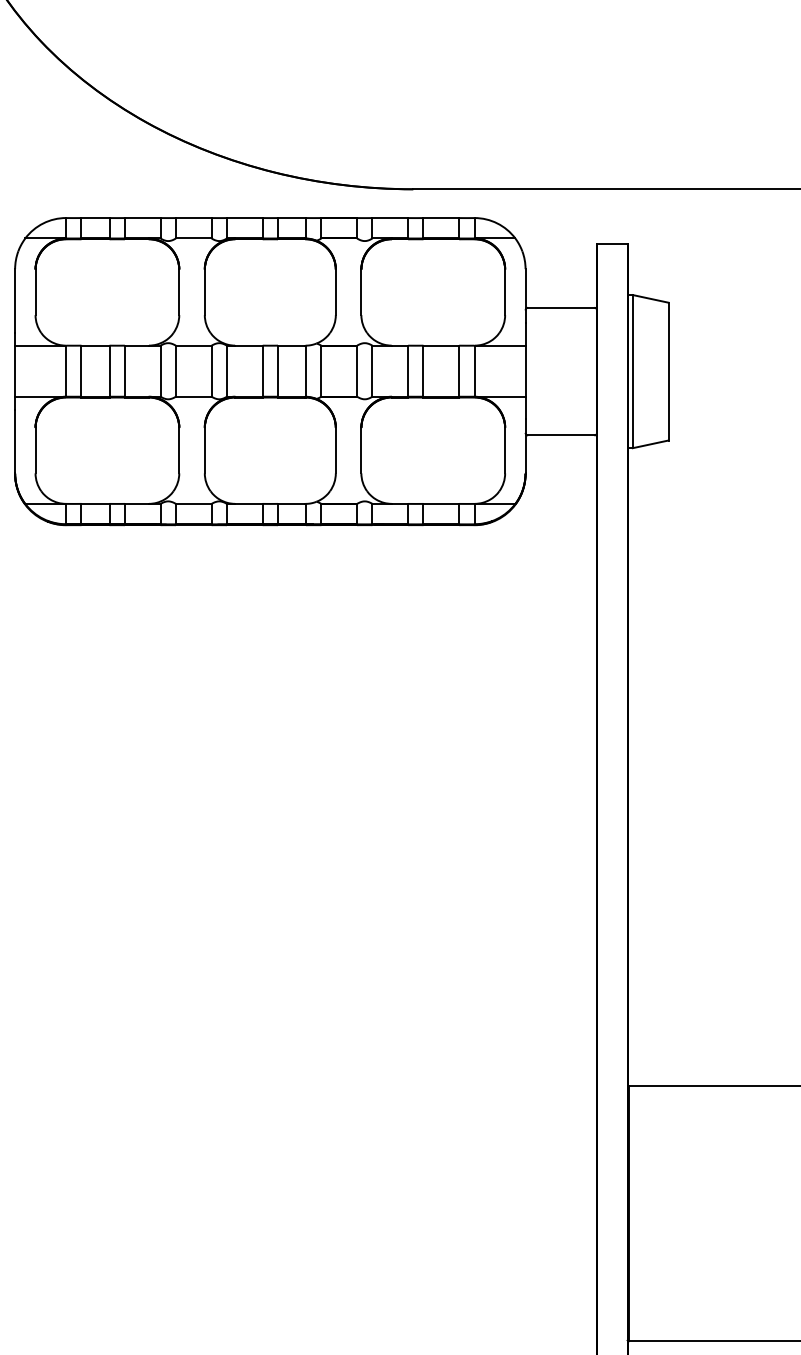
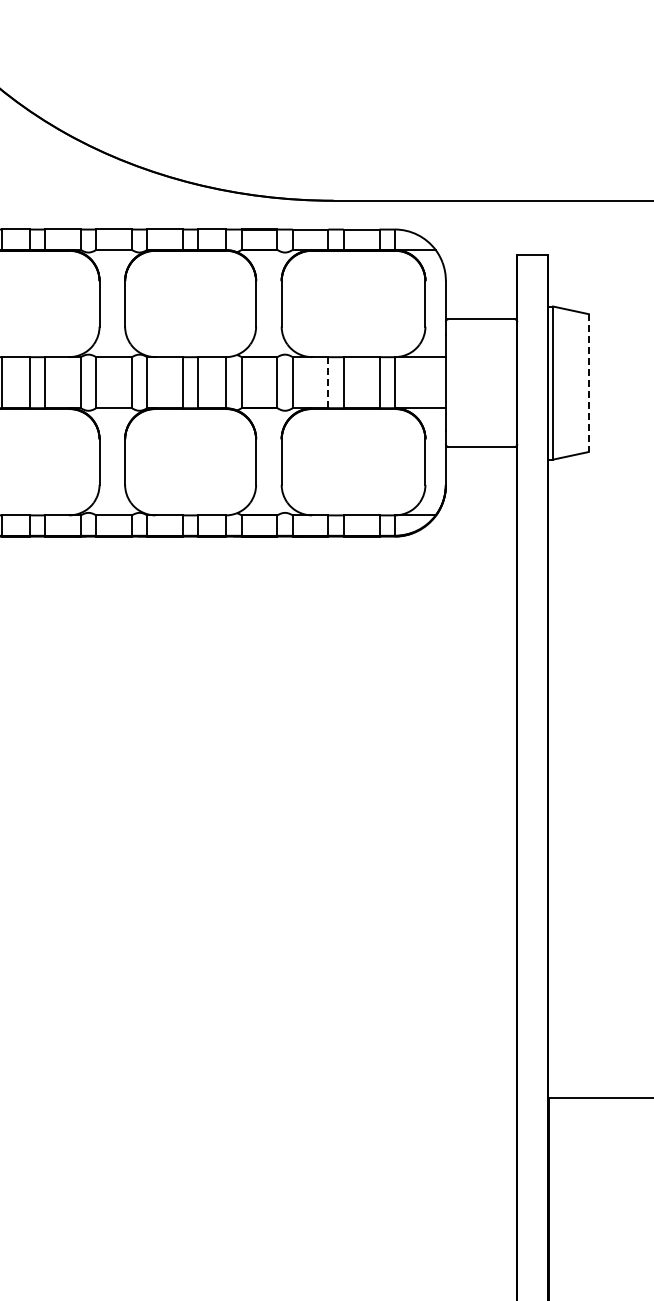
line: (408, 371) -> (328, 382), solid -> dashed
line: (668, 371) -> (588, 382), solid -> dashed

